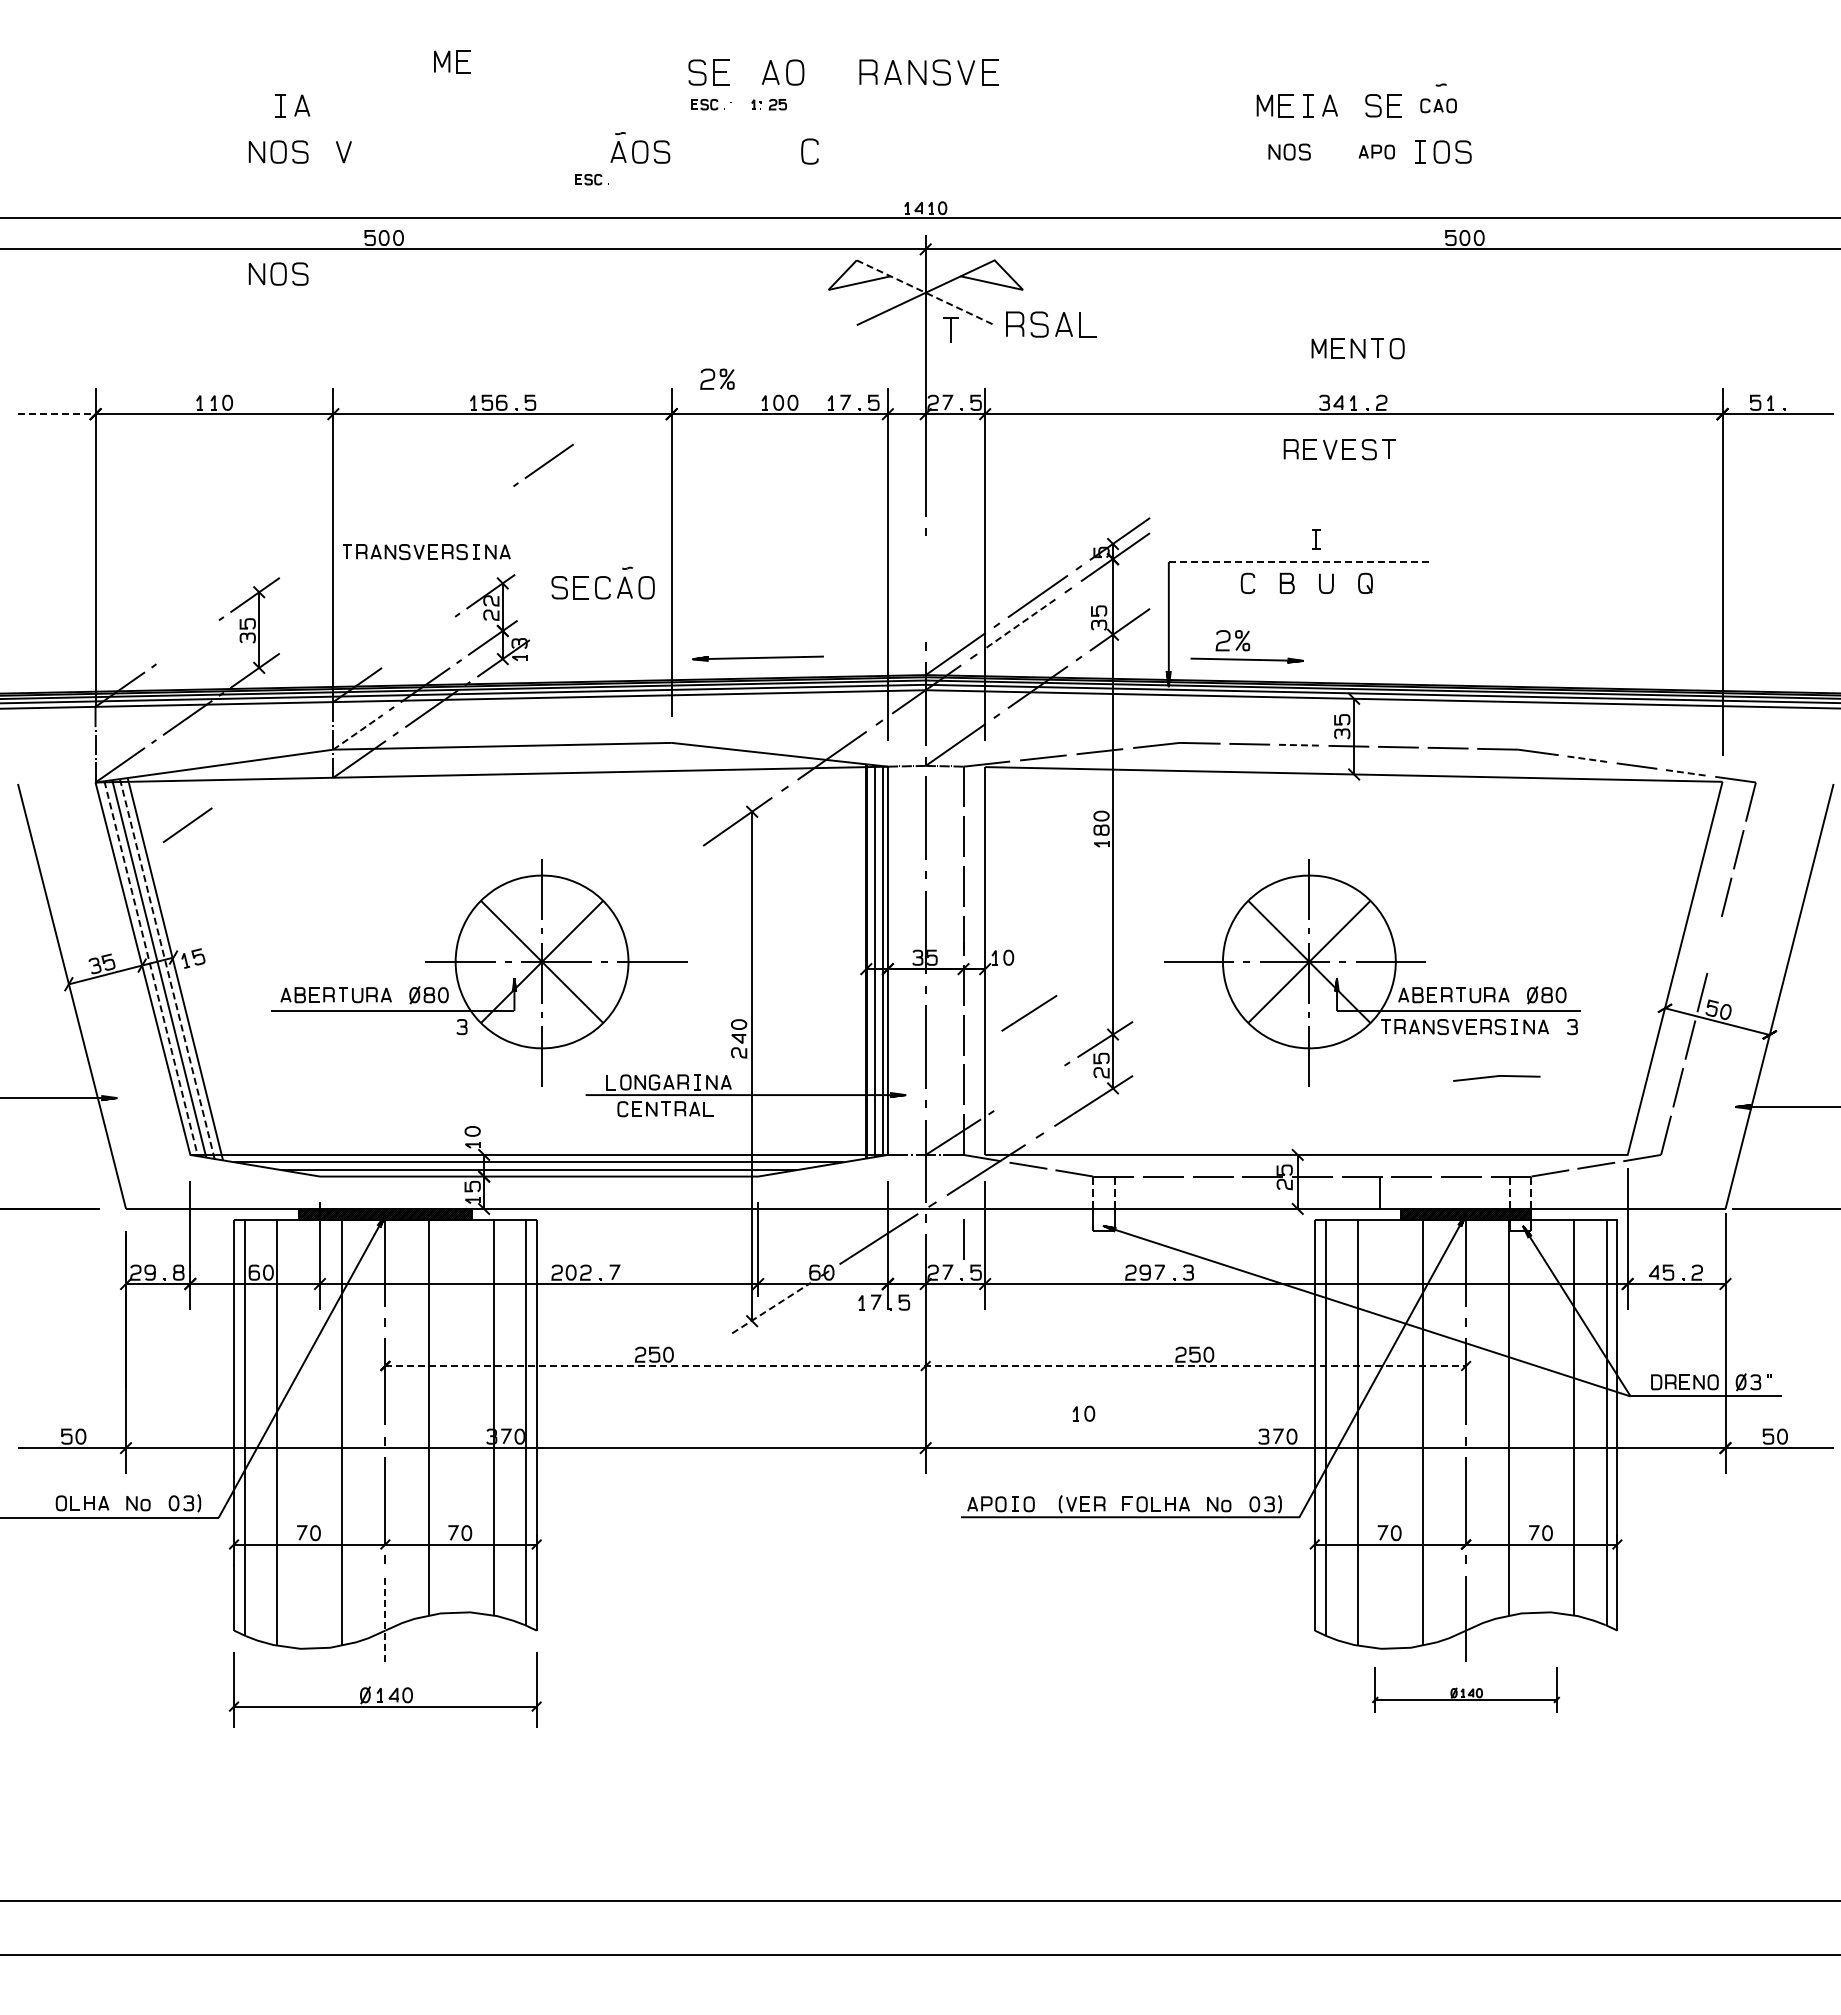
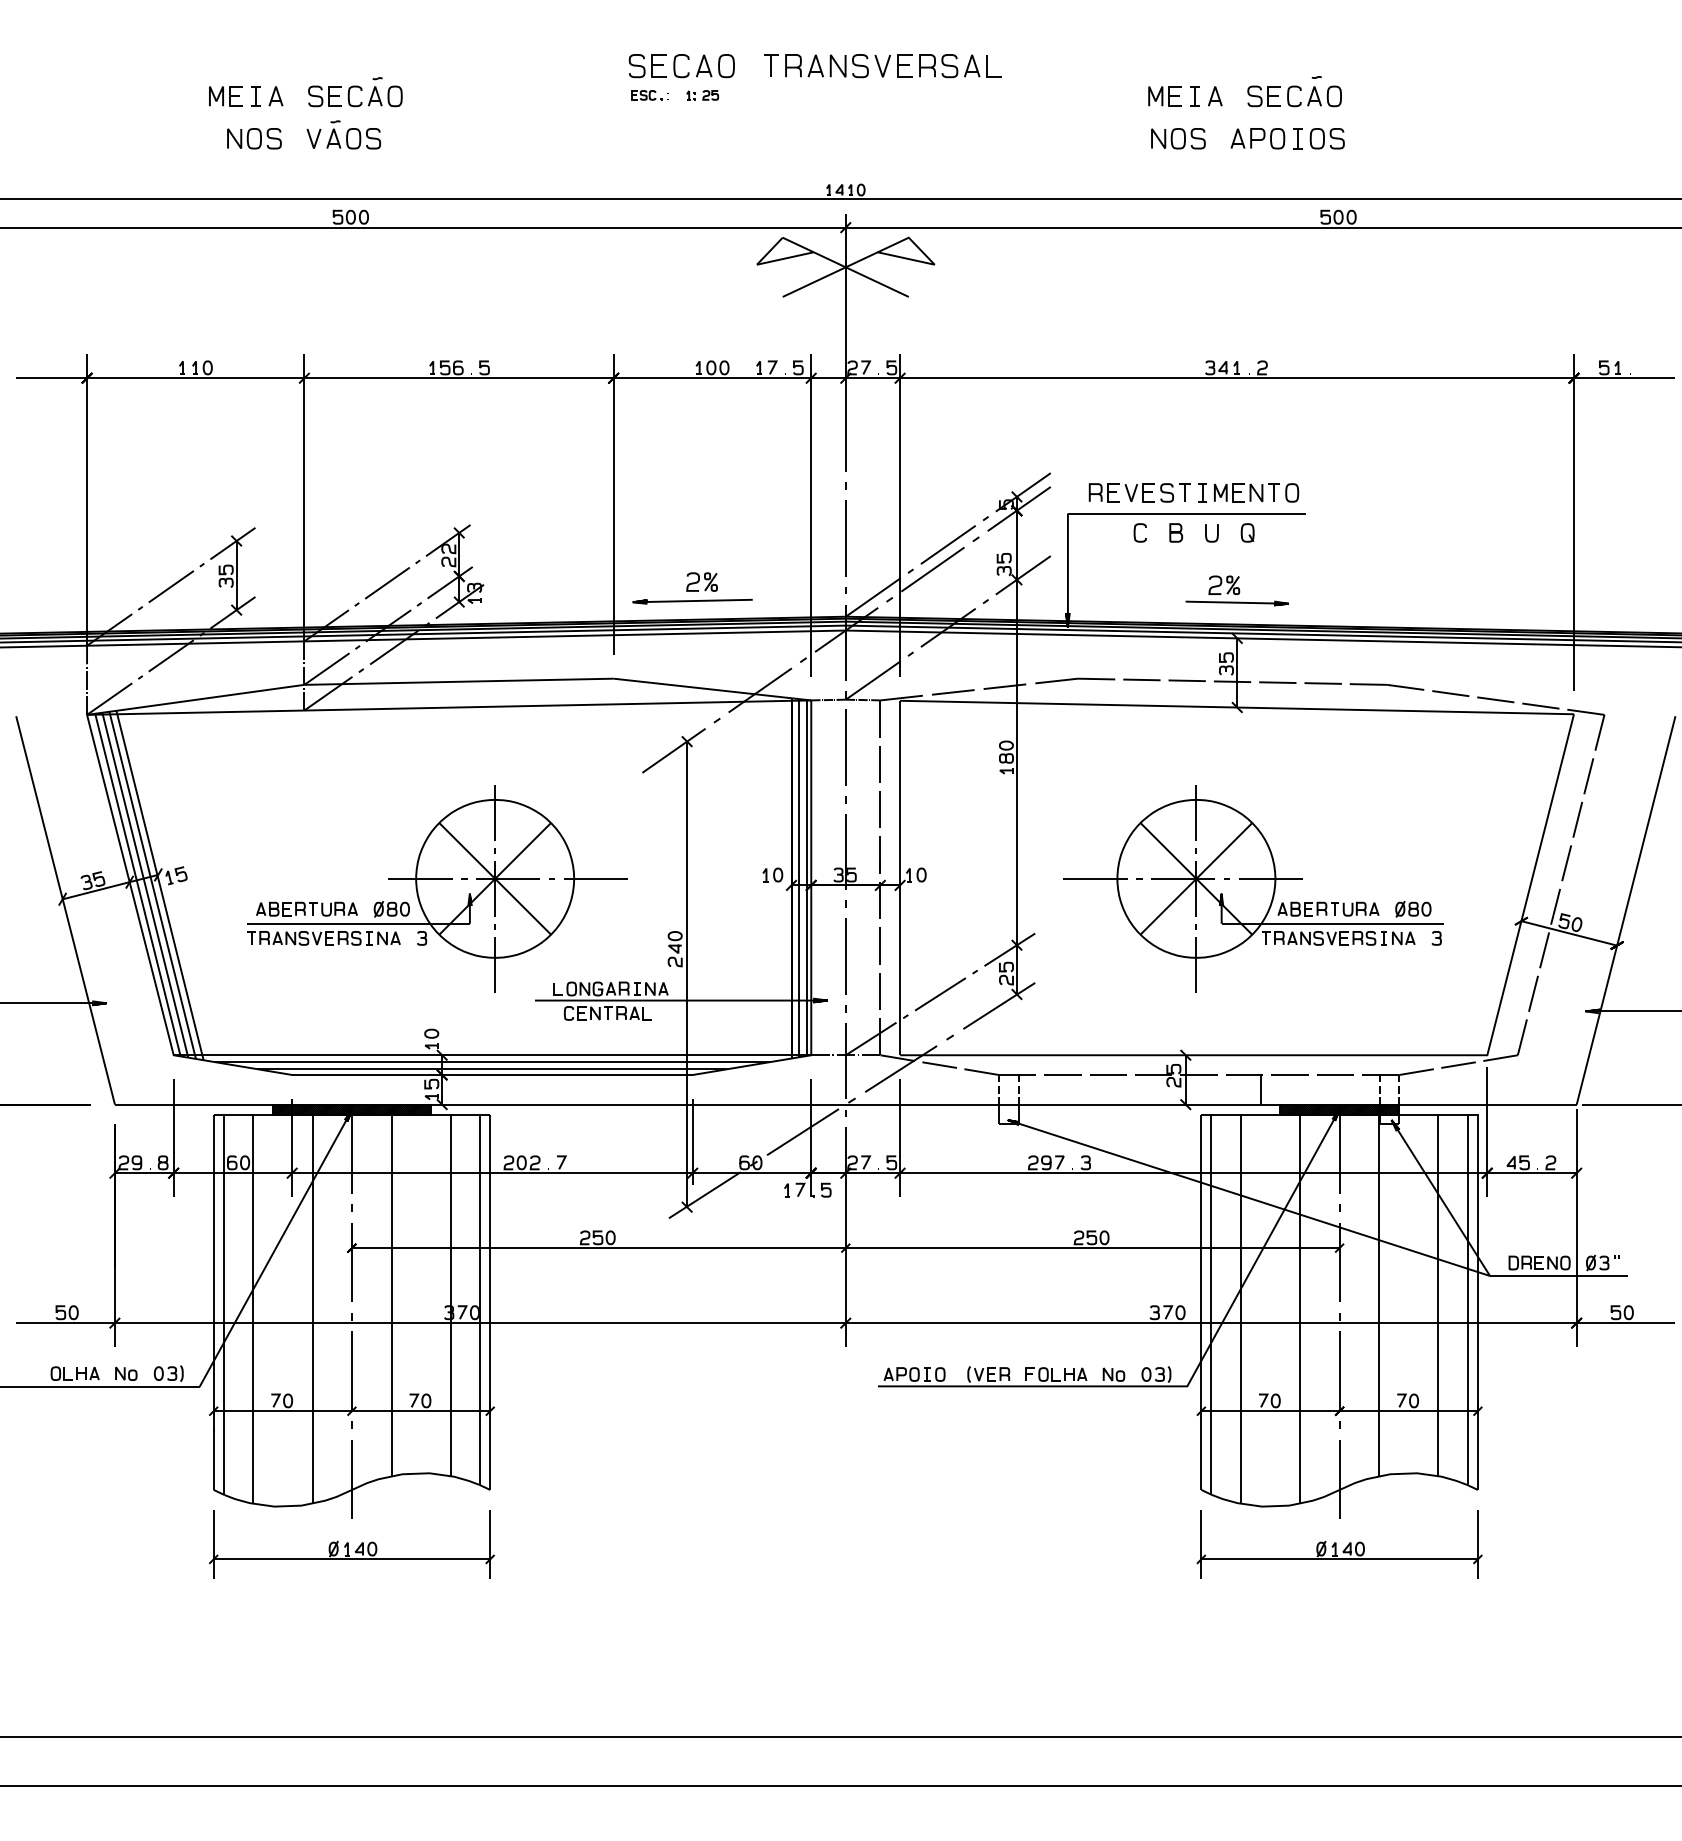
part: (452, 61) -> (225, 96), moved
part: (1438, 105) -> (1314, 96), size x1.67
part: (640, 147) -> (353, 134), moved
curve: (803, 151) -> (675, 66), moved
part: (1289, 151) -> (1178, 138), size x1.43
part: (1376, 151) -> (1257, 138), size x1.67
part: (591, 179) -> (540, 163), removed
part: (278, 273) -> (254, 249), removed
line: (926, 293) -> (846, 267), dashed -> solid
part: (1051, 324) -> (960, 66), moved
part: (950, 329) -> (770, 65), moved
part: (1357, 348) -> (1255, 492), moved
part: (717, 378) -> (702, 581), moved
line: (56, 414) -> (51, 378), dashed -> solid
part: (1339, 449) -> (1139, 492), moved
line: (543, 465) -> (382, 586), moved
part: (426, 552) -> (323, 938), moved
line: (1299, 562) -> (1187, 513), dashed -> solid
part: (602, 582) -> (354, 91), moved
line: (925, 589) -> (845, 538), added
line: (1021, 623) -> (933, 569), dashed -> solid
part: (1246, 646) -> (1236, 590), moved
line: (358, 732) -> (327, 669), dashed -> solid
line: (1299, 745) -> (1187, 681), dashed -> solid
line: (1588, 759) -> (1451, 693), dashed -> solid
line: (1686, 772) -> (1541, 705), dashed -> solid
line: (187, 825) -> (171, 586), moved
line: (1714, 944) -> (1566, 862), added
line: (151, 969) -> (138, 885), dashed -> solid
line: (167, 969) -> (152, 885), dashed -> solid
line: (1029, 1013) -> (940, 994), moved
line: (1496, 1077) -> (1367, 984), removed
line: (963, 1239) -> (880, 1132), removed
line: (771, 1308) -> (704, 1195), dashed -> solid
line: (925, 1366) -> (845, 1248), dashed -> solid
part: (1083, 1413) -> (772, 874), moved
line: (385, 1618) -> (352, 1478), dashed -> solid
part: (1465, 1689) -> (1339, 1543), size x1.67

